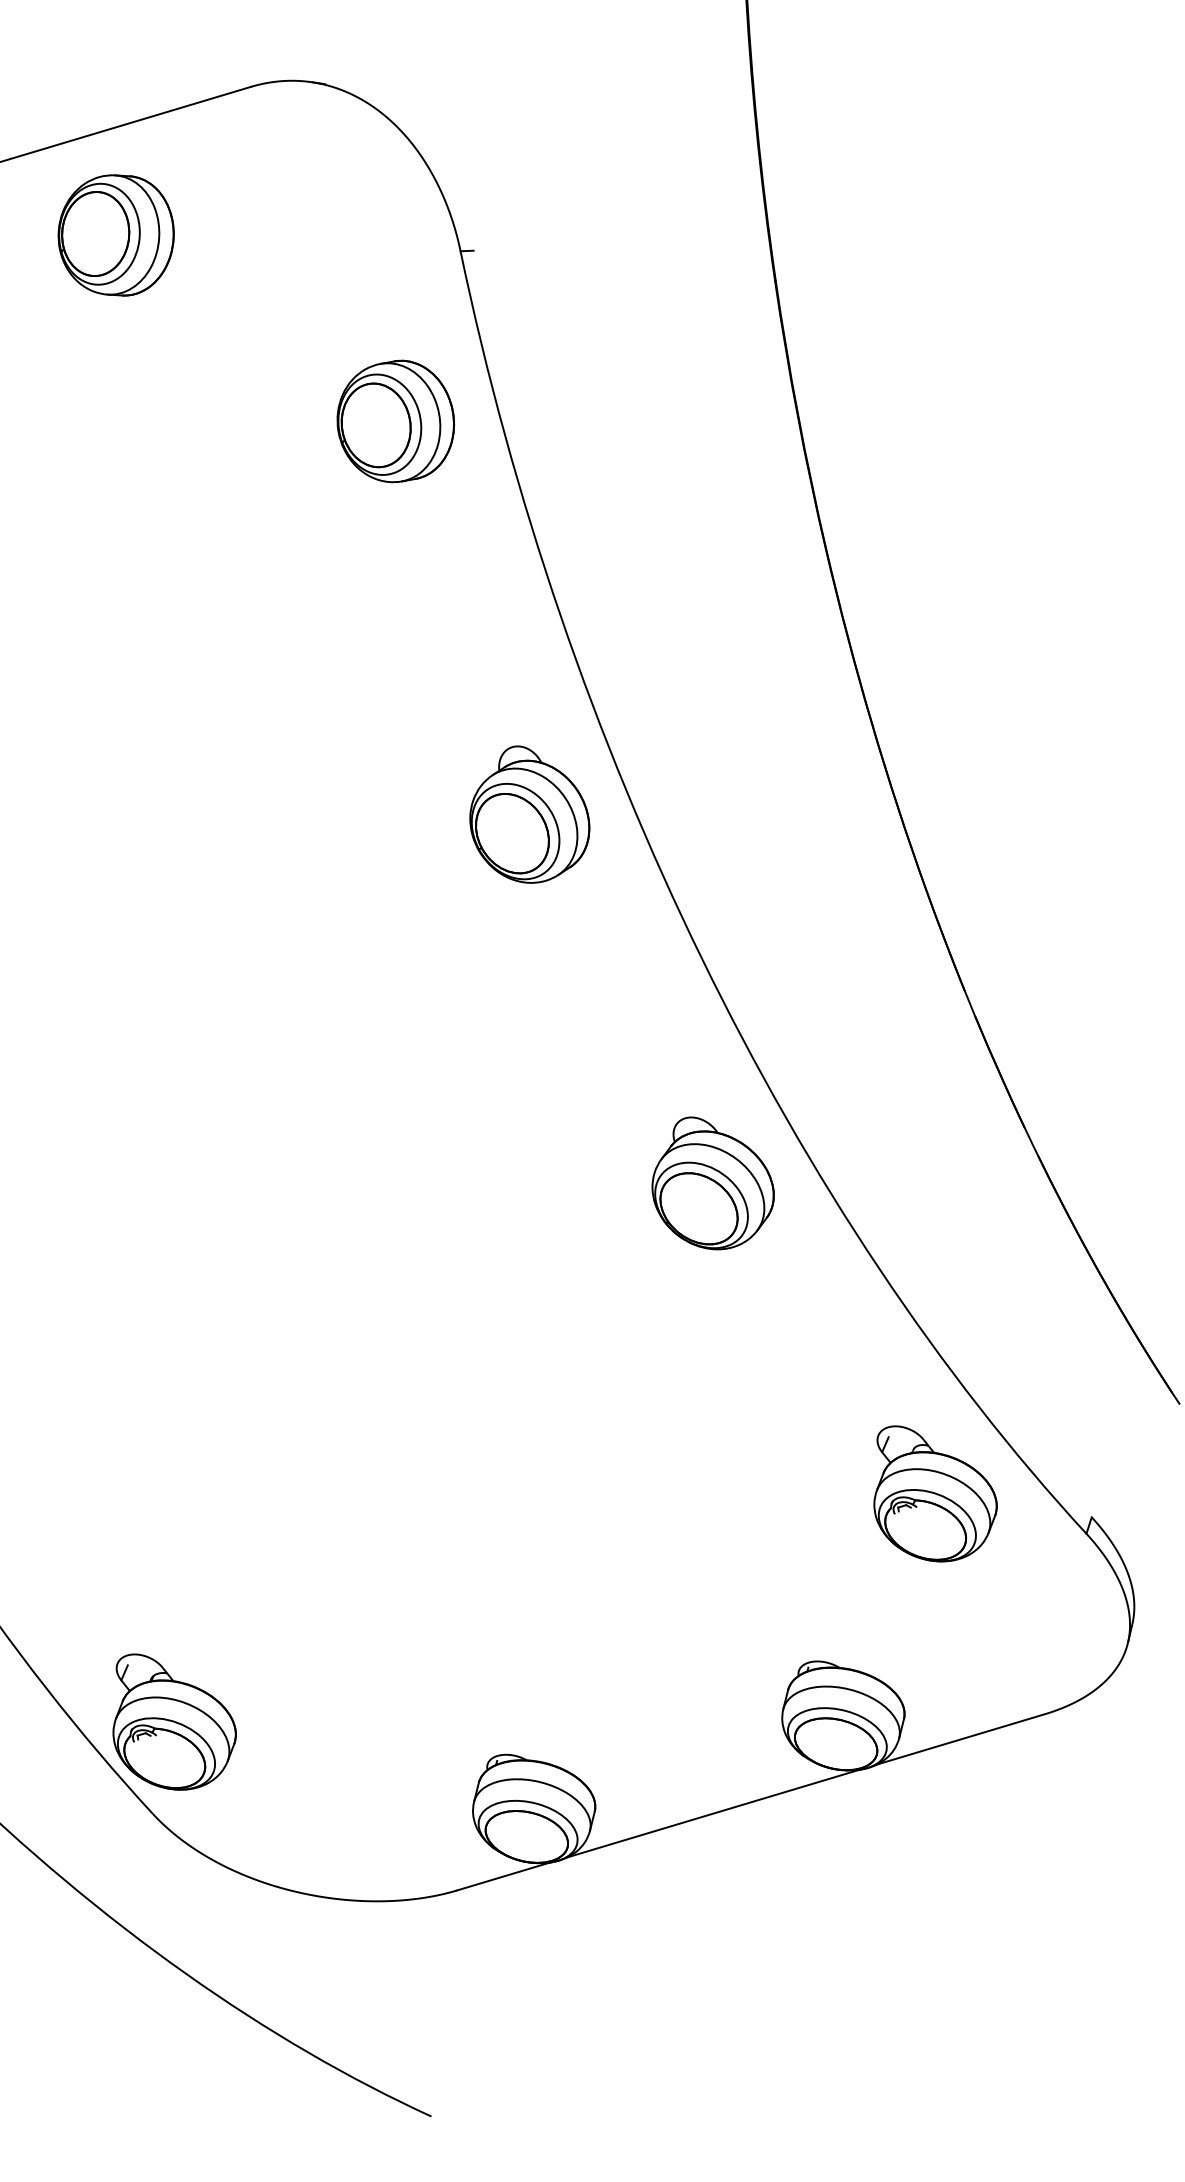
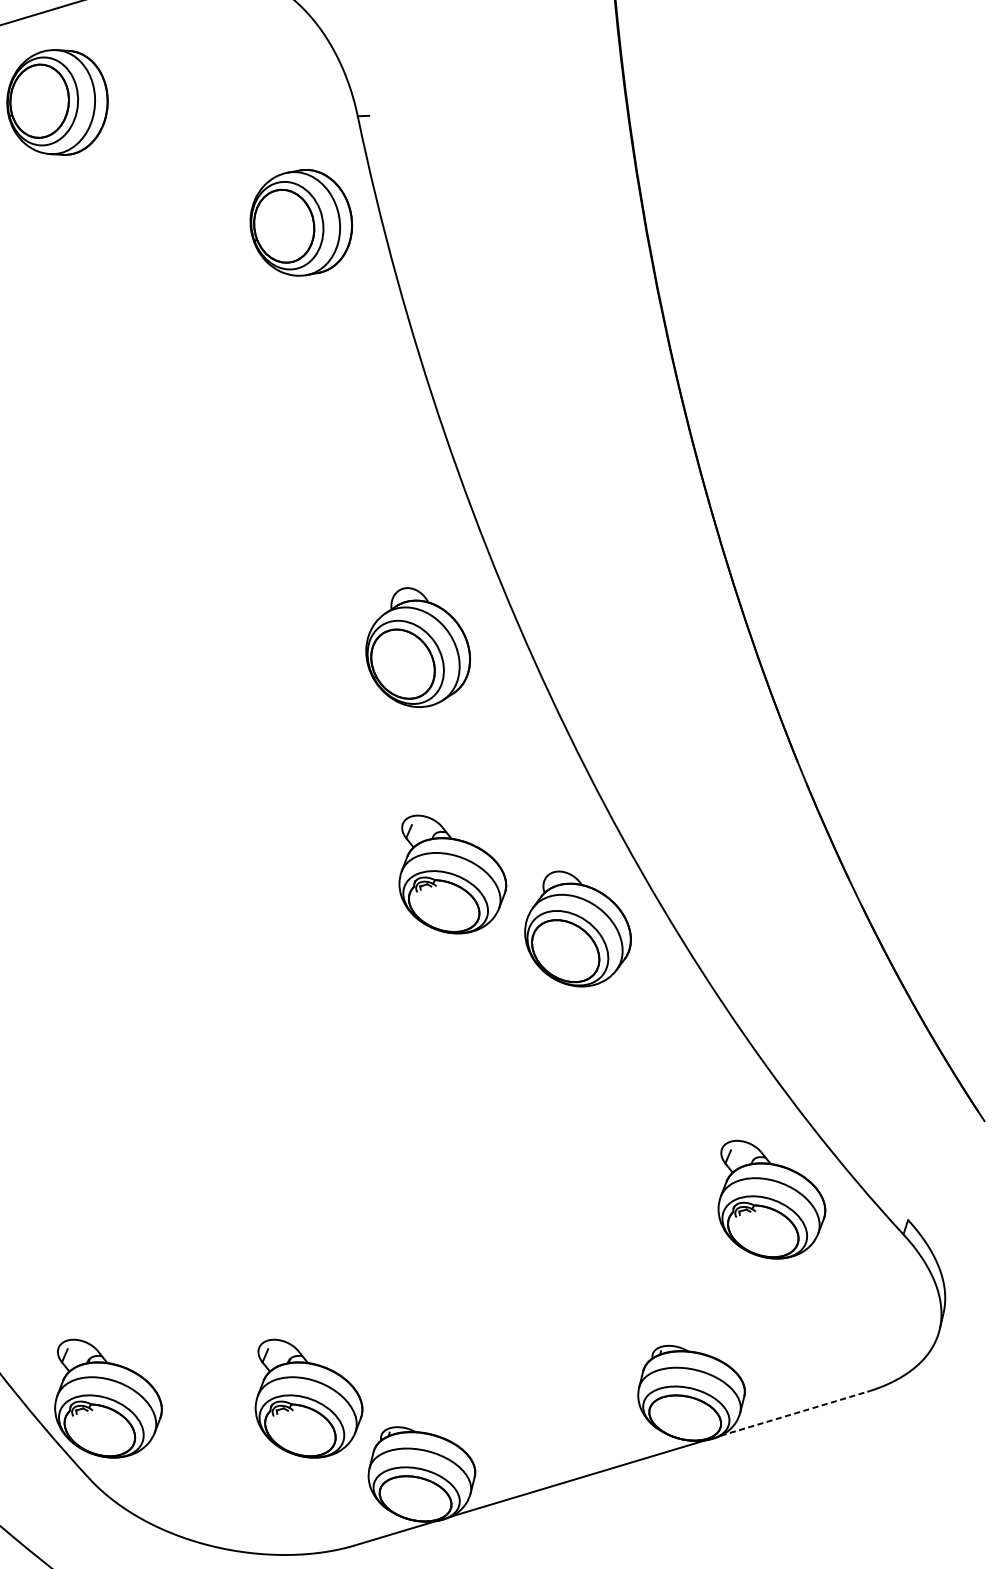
part: (395, 421) -> (301, 222), moved
part: (529, 814) -> (417, 647), moved
part: (569, 1120) -> (452, 874), added
part: (404, 1721) -> (308, 1398), added
line: (960, 1739) -> (793, 1413), solid -> dashed

